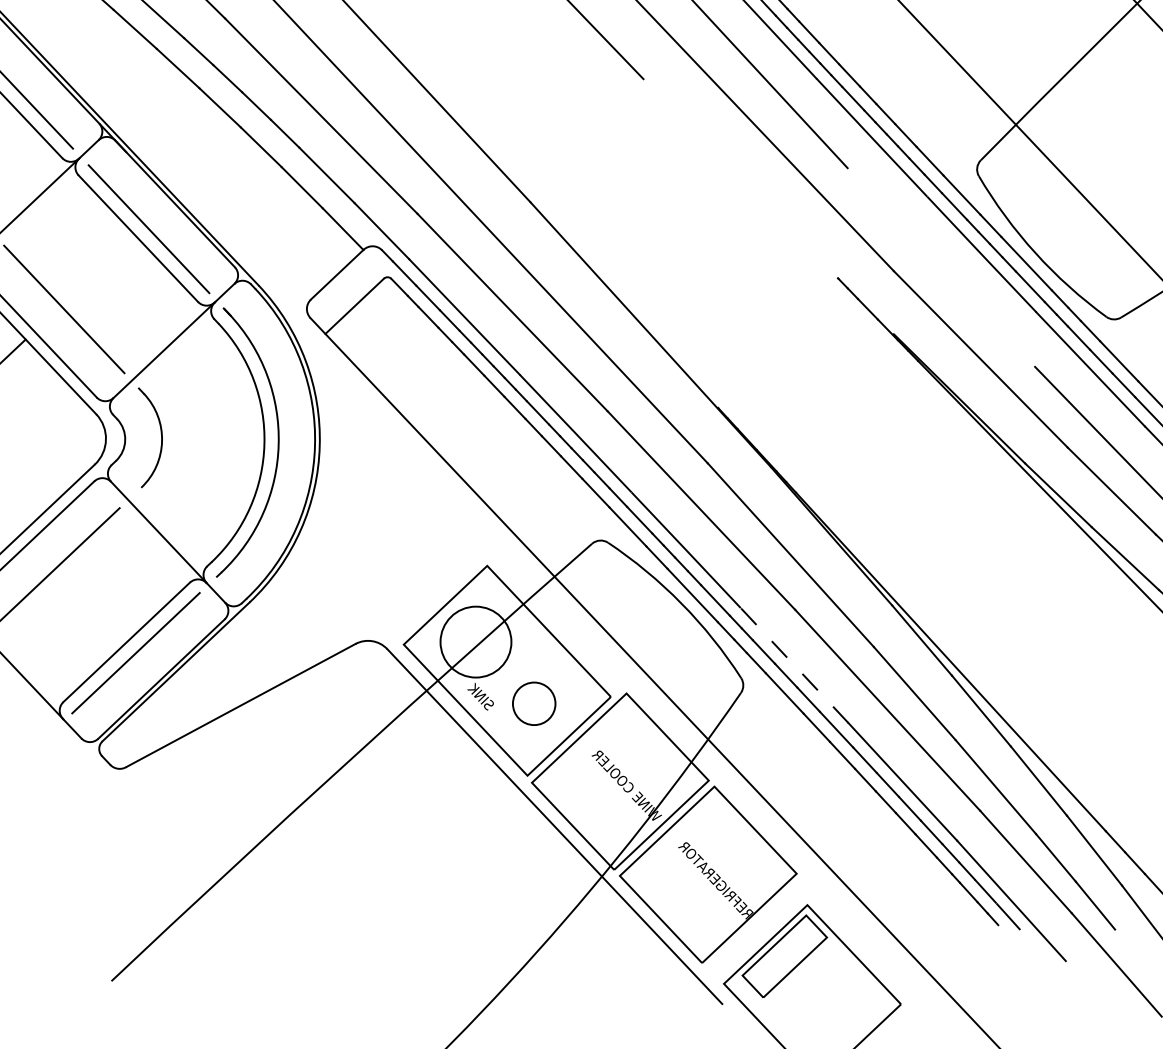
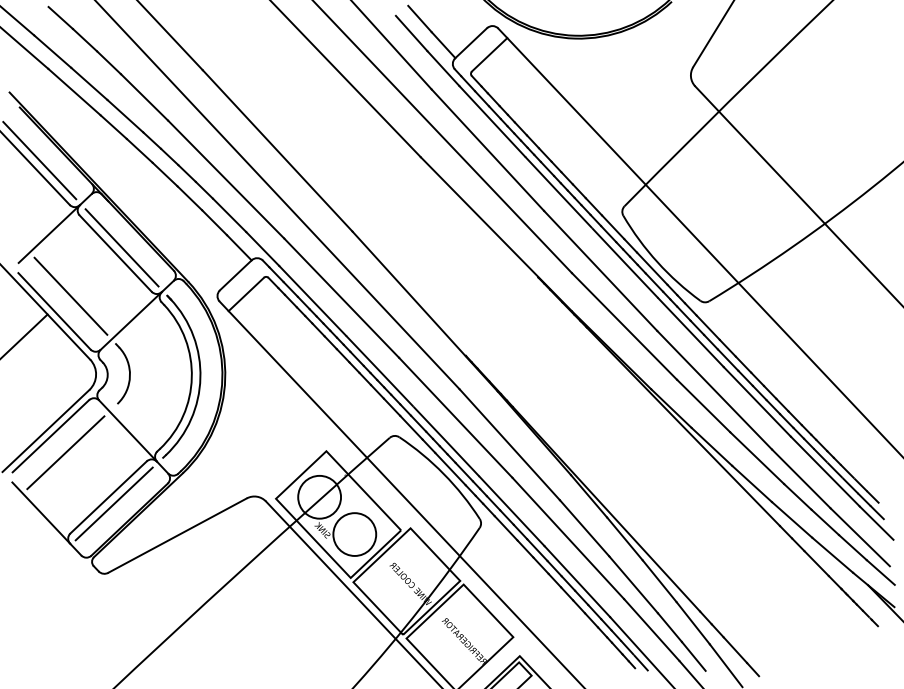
line: (768, 207) -> (496, 234), added
line: (940, 266) -> (600, 270), added
line: (795, 665) -> (512, 511), dashed -> solid
circle: (533, 703) -> (354, 534), size x1.67

